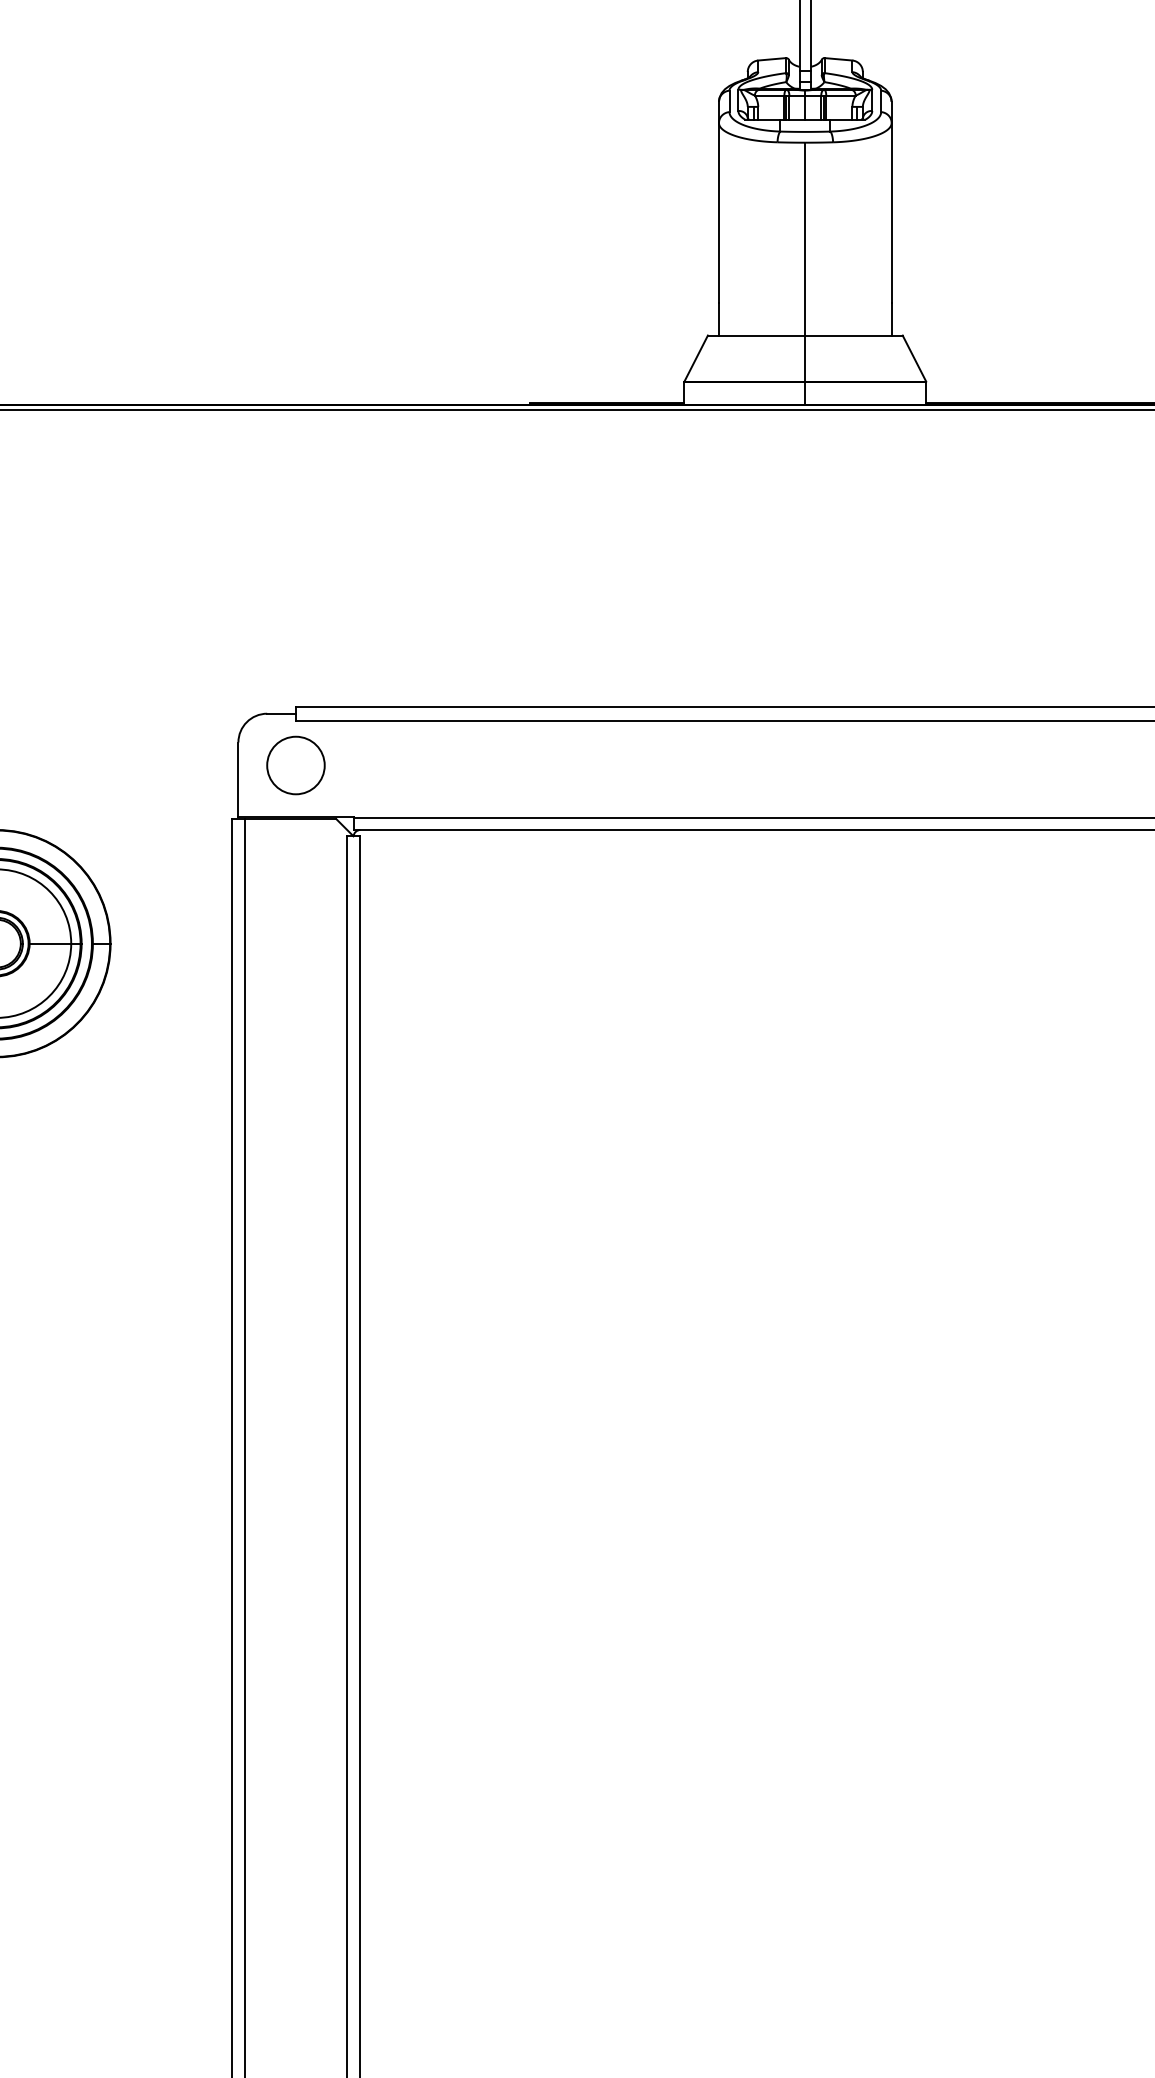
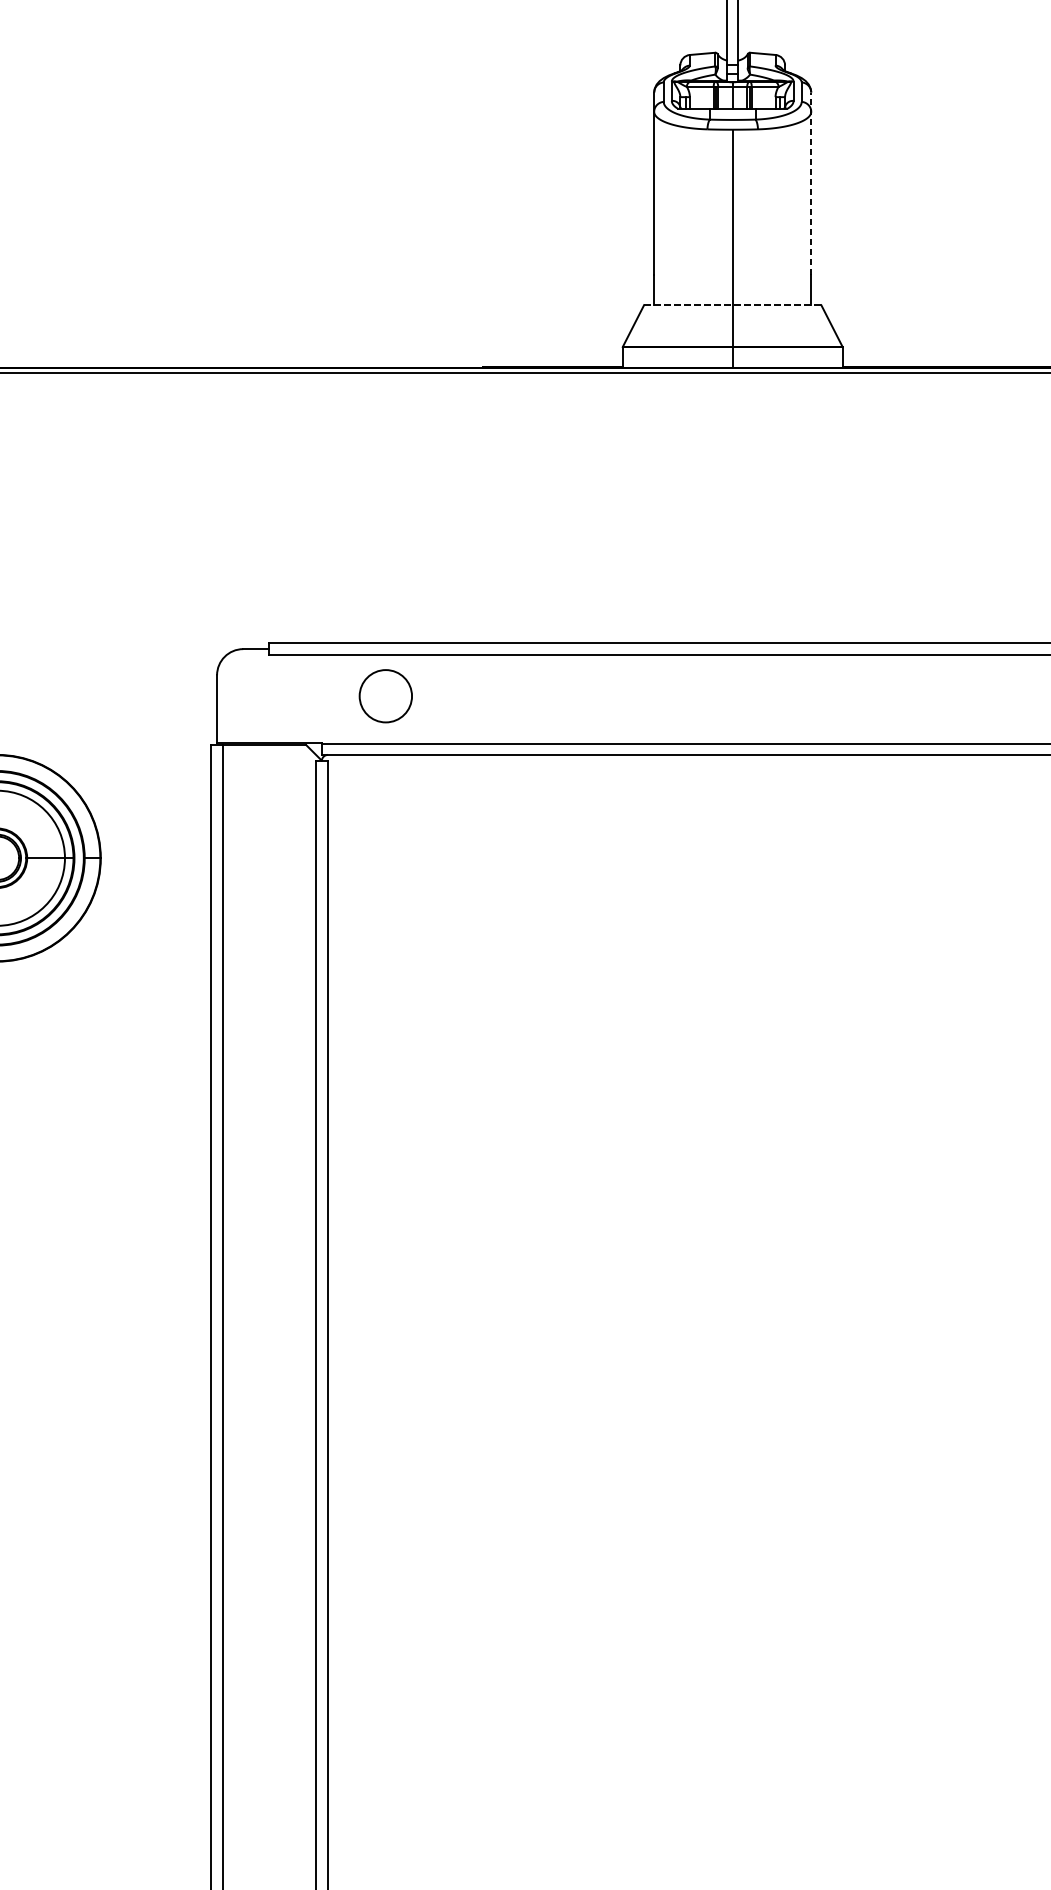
line: (891, 201) -> (811, 183), solid -> dashed
line: (805, 335) -> (732, 305), solid -> dashed
circle: (295, 765) -> (385, 696), moved

